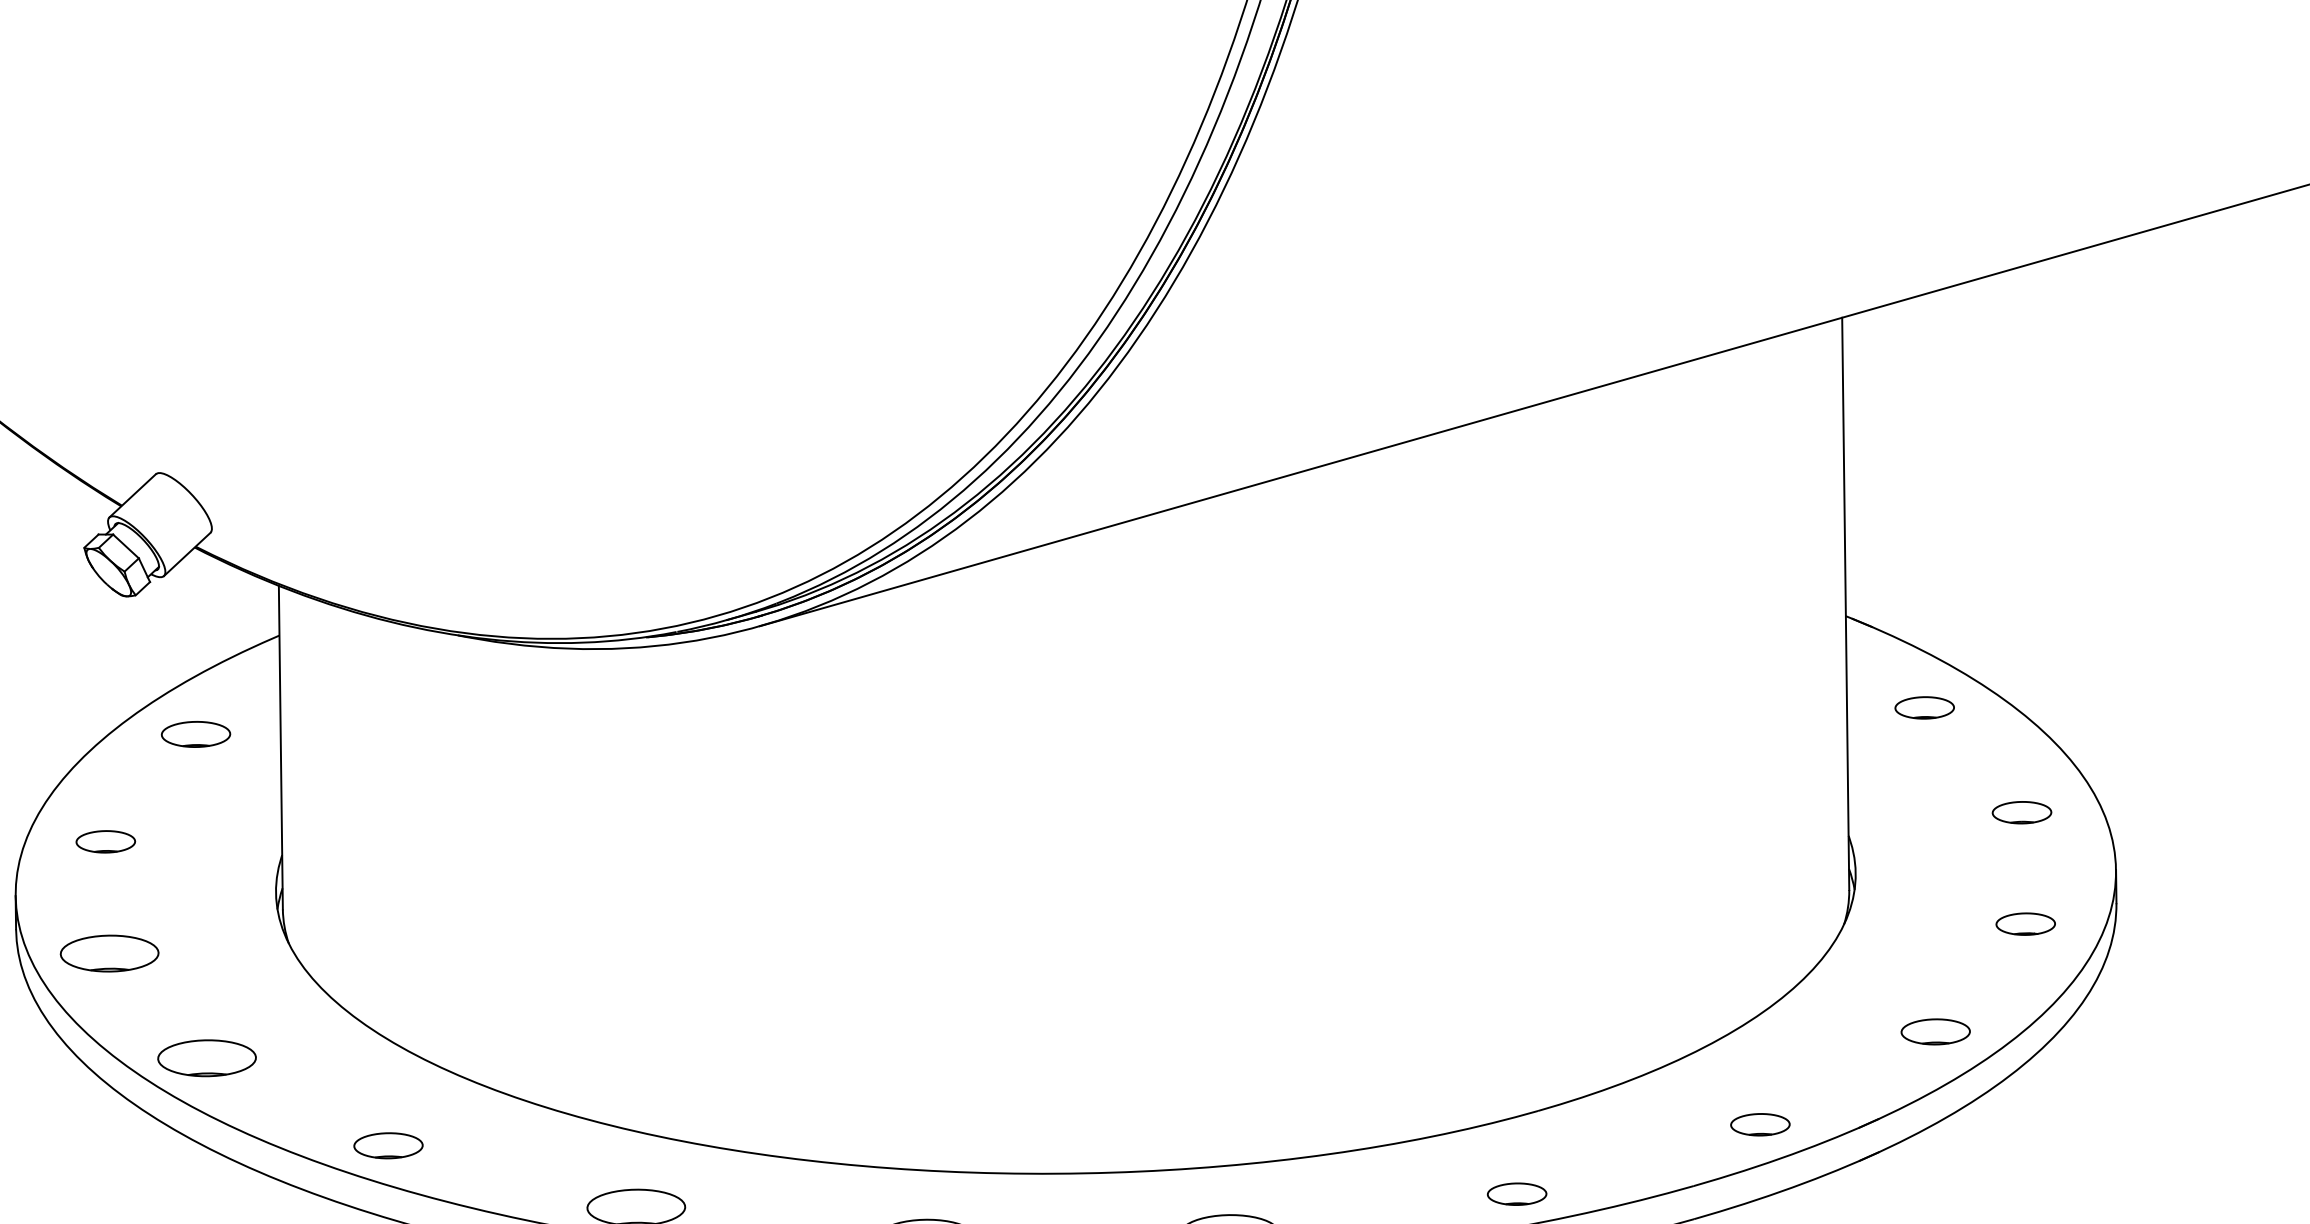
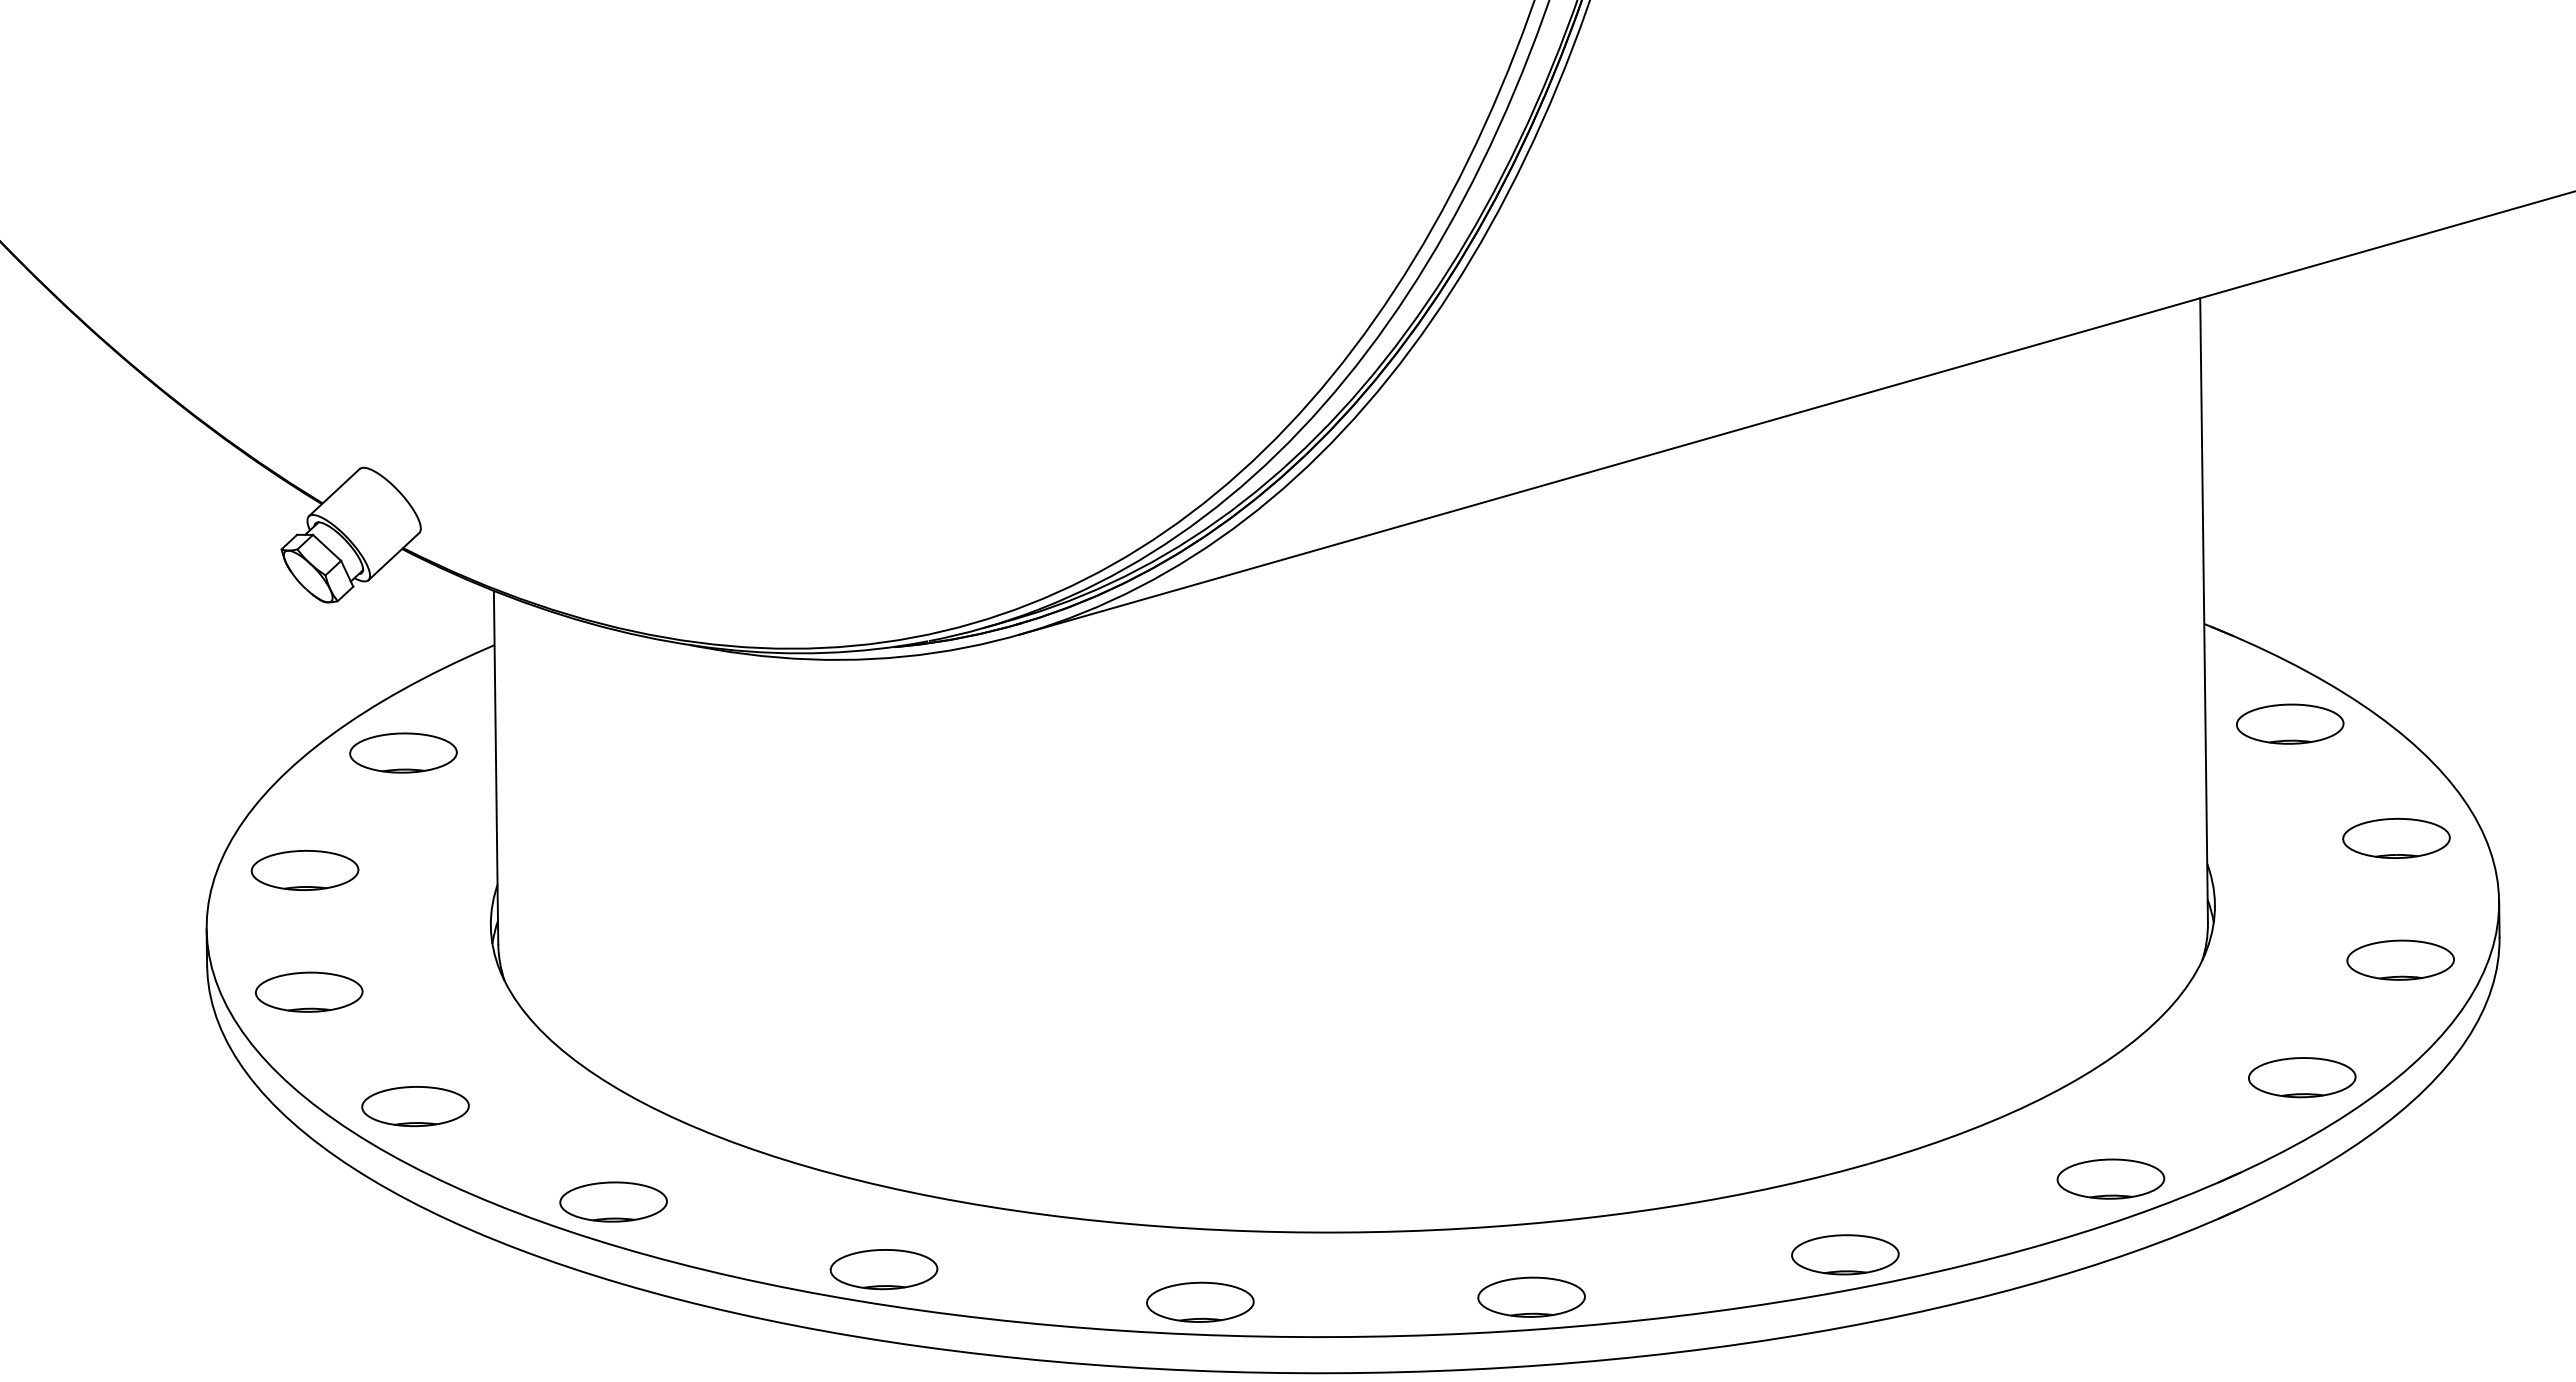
part: (1924, 707) -> (2290, 723), size x1.67
part: (196, 733) -> (403, 752), size x1.43
part: (2022, 812) -> (2396, 838), size x1.67
part: (105, 841) -> (304, 869), size x1.67
part: (2025, 923) -> (2400, 959), size x1.67
part: (1935, 1031) -> (2302, 1077), size x1.43
part: (1759, 1124) -> (2110, 1178), size x1.67
part: (388, 1145) -> (613, 1201), size x1.43
part: (1517, 1193) -> (1845, 1254), size x1.67

